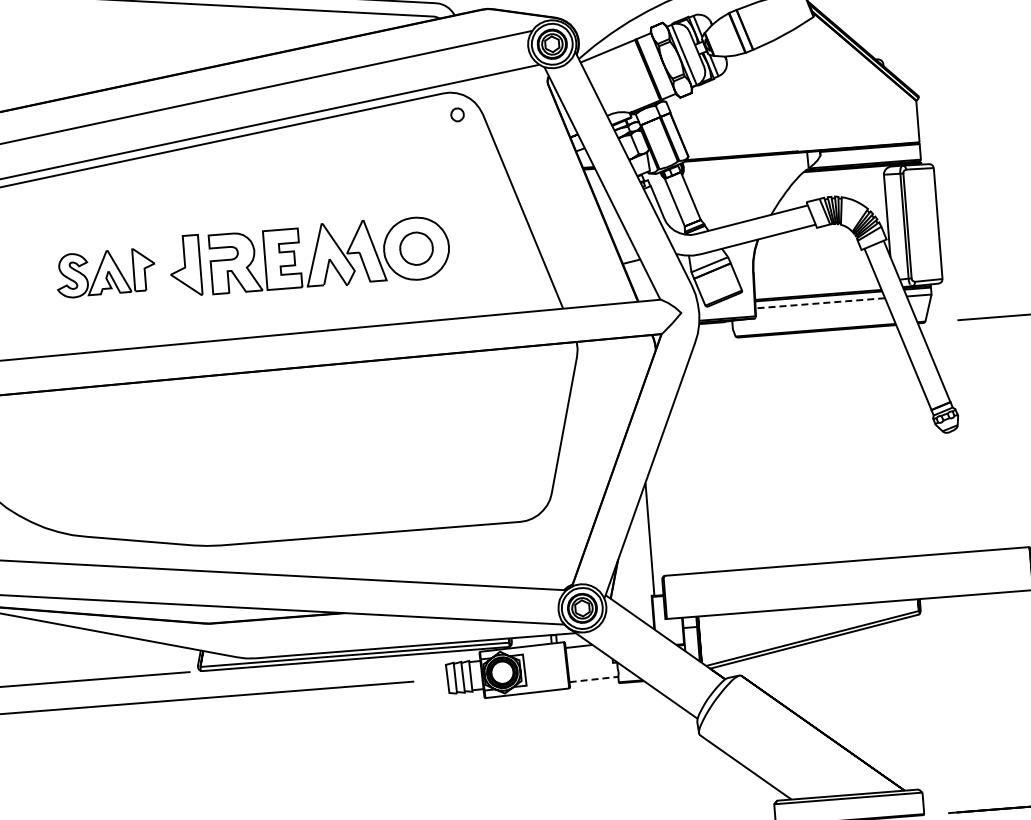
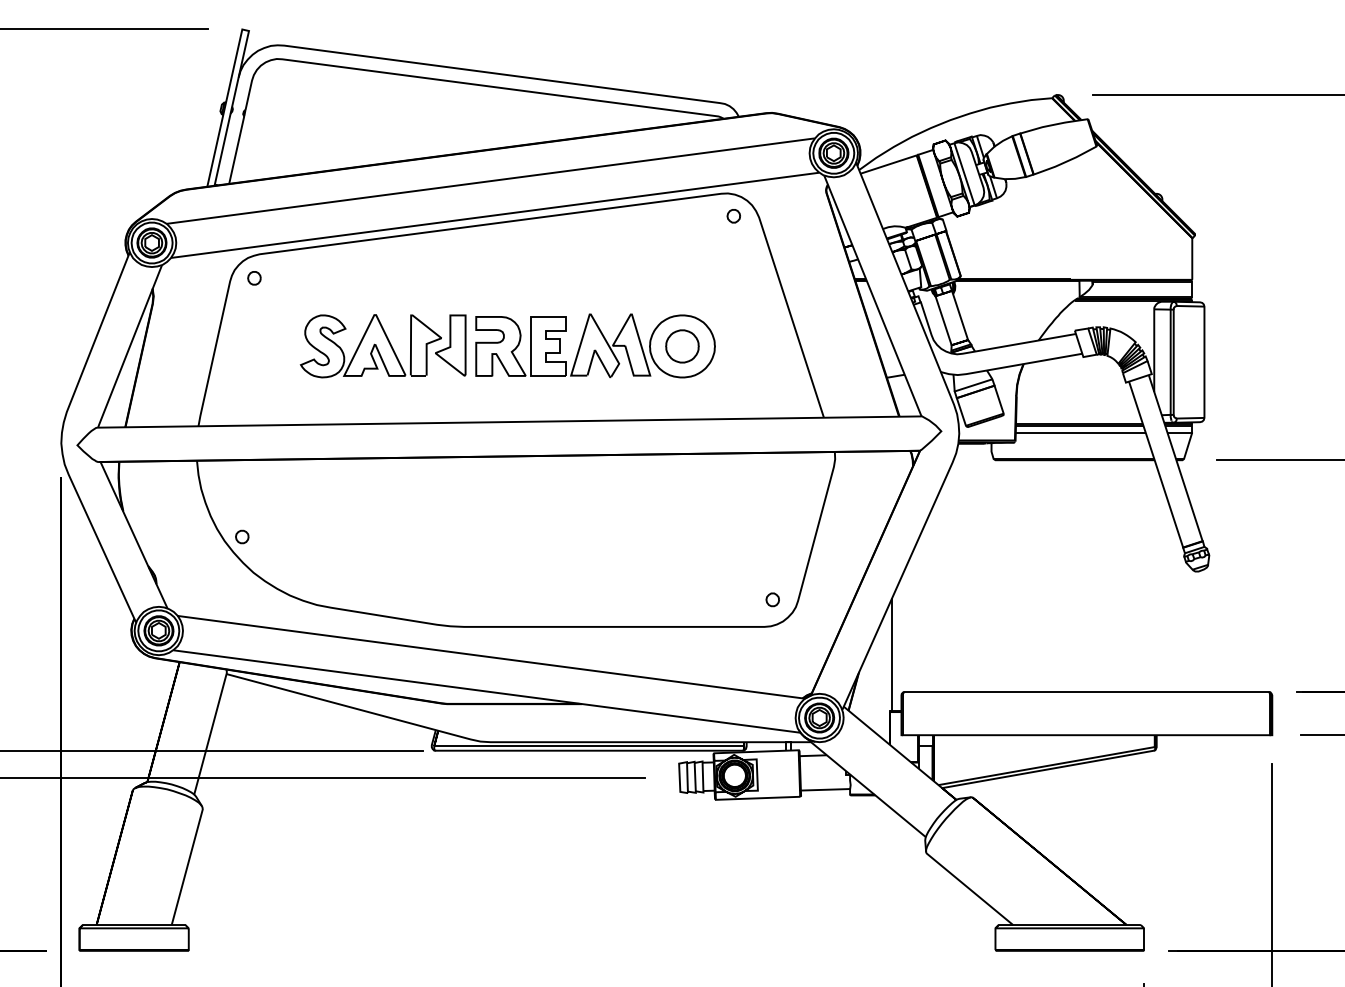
part: (105, 273) -> (370, 346), size x1.43
line: (820, 303) -> (1080, 432), dashed -> solid
part: (526, 493) -> (772, 599), added
line: (594, 679) -> (826, 789), dashed -> solid

